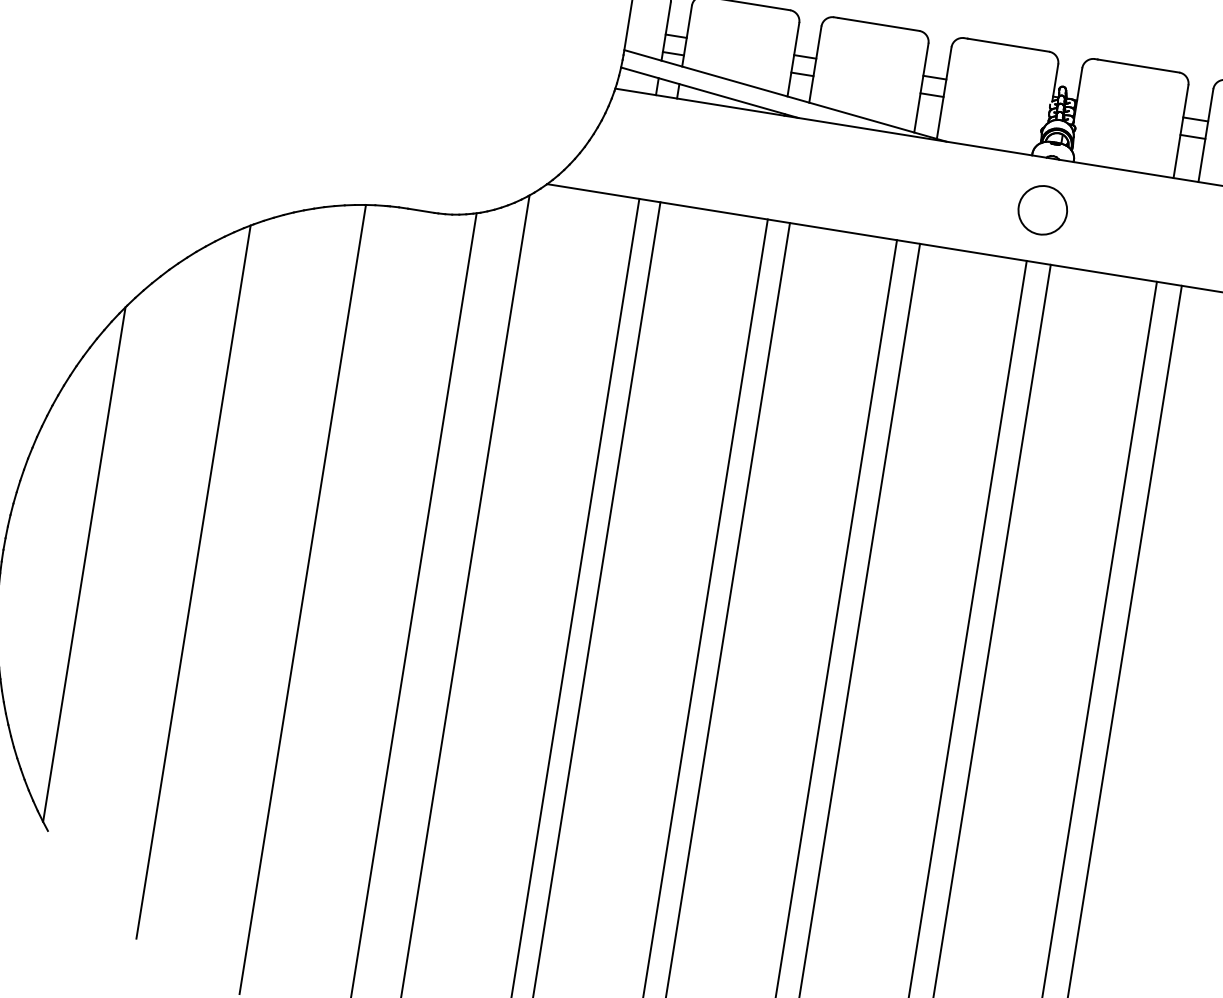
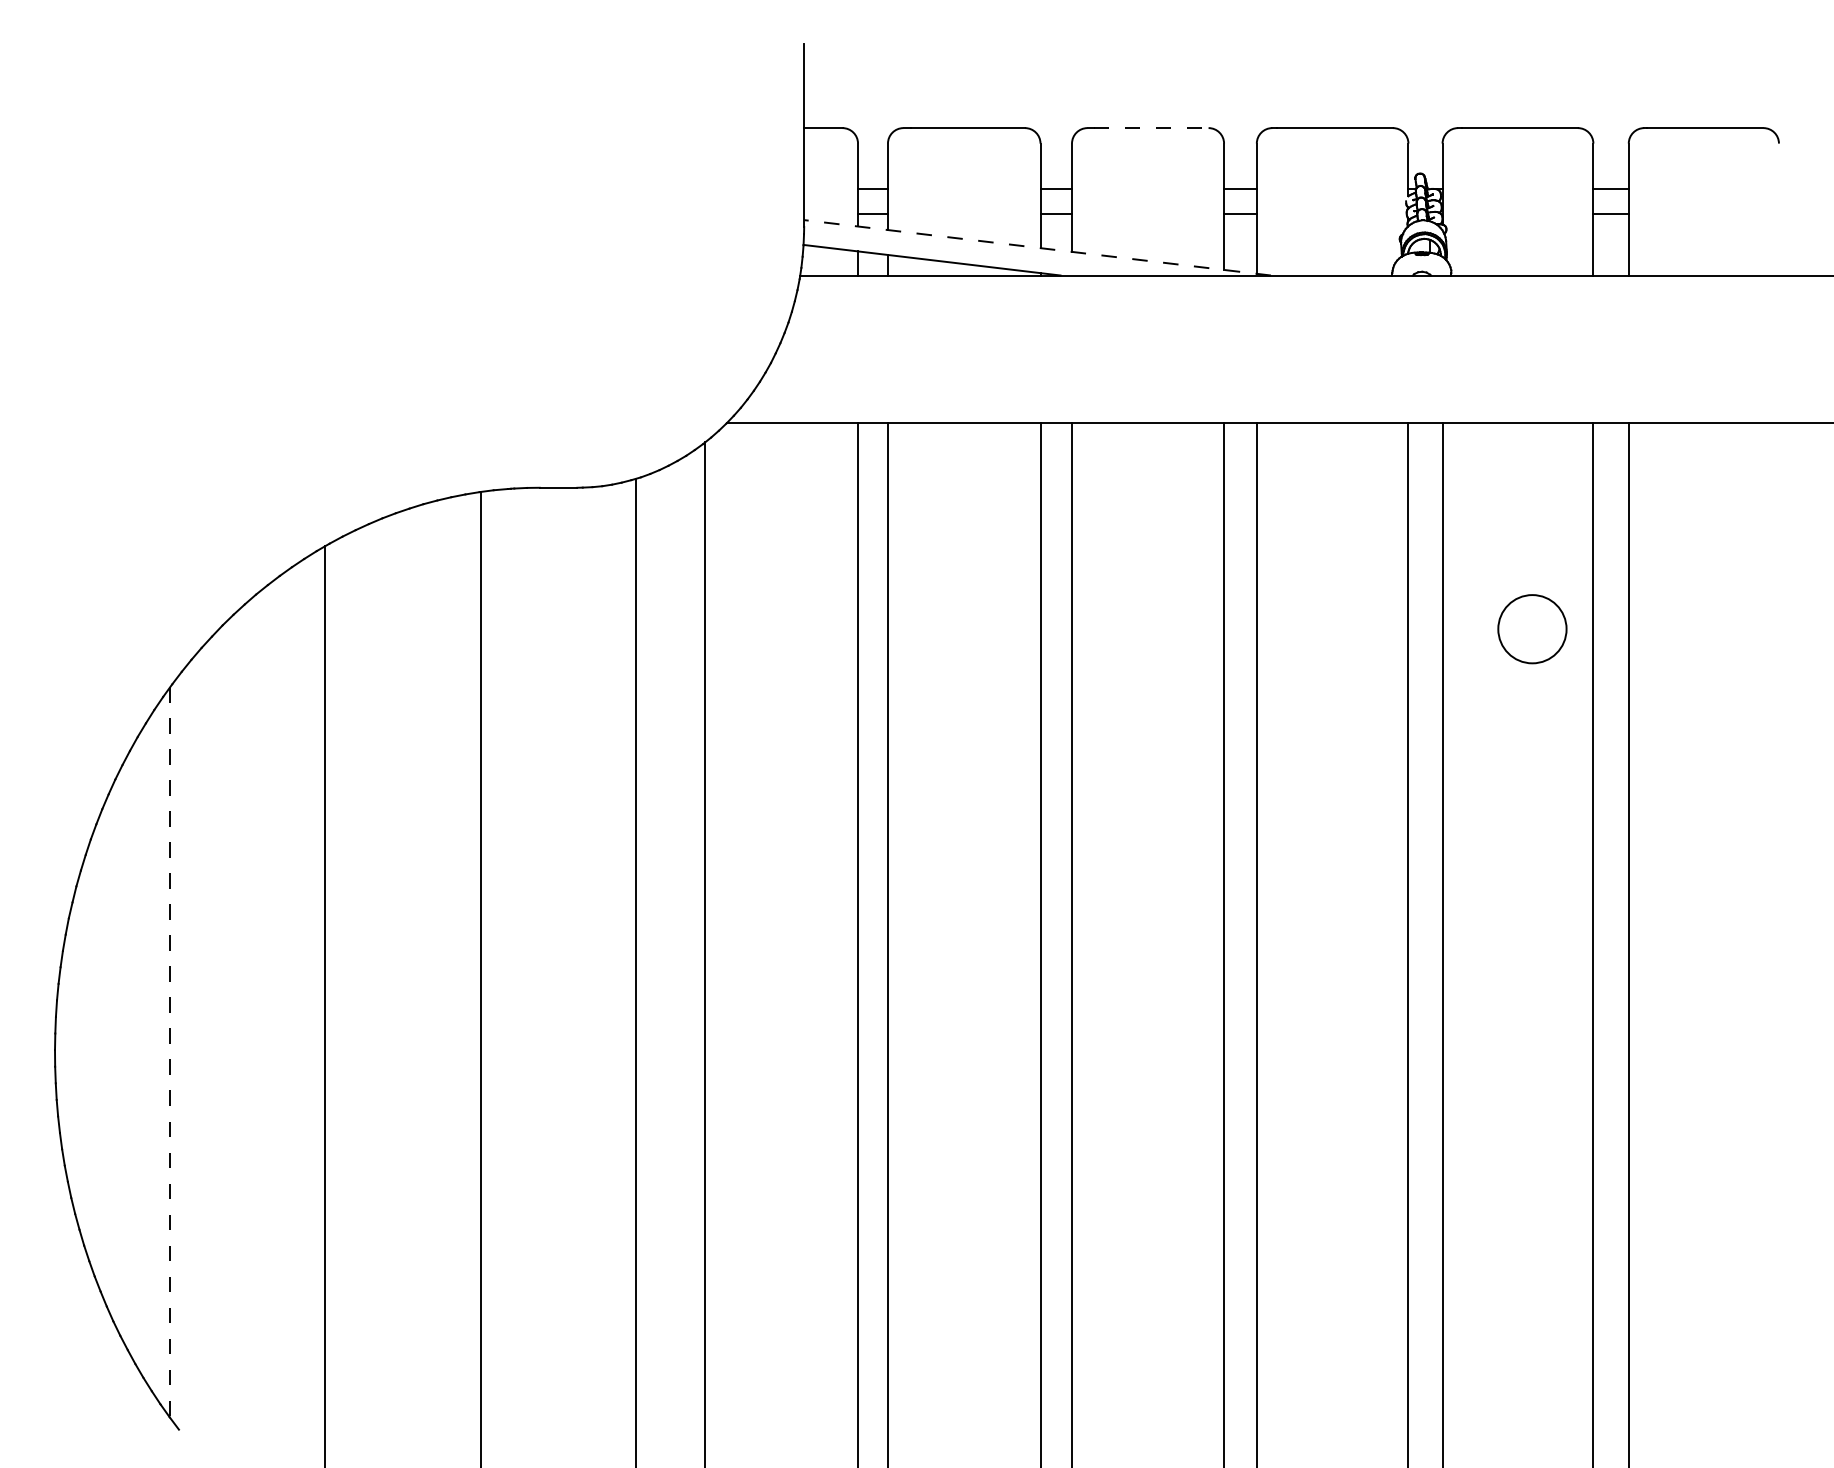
line: (879, 24) -> (1151, 128), solid -> dashed
line: (785, 95) -> (1037, 247), solid -> dashed
circle: (1042, 210) -> (1532, 629), moved
line: (84, 564) -> (170, 1052), solid -> dashed

